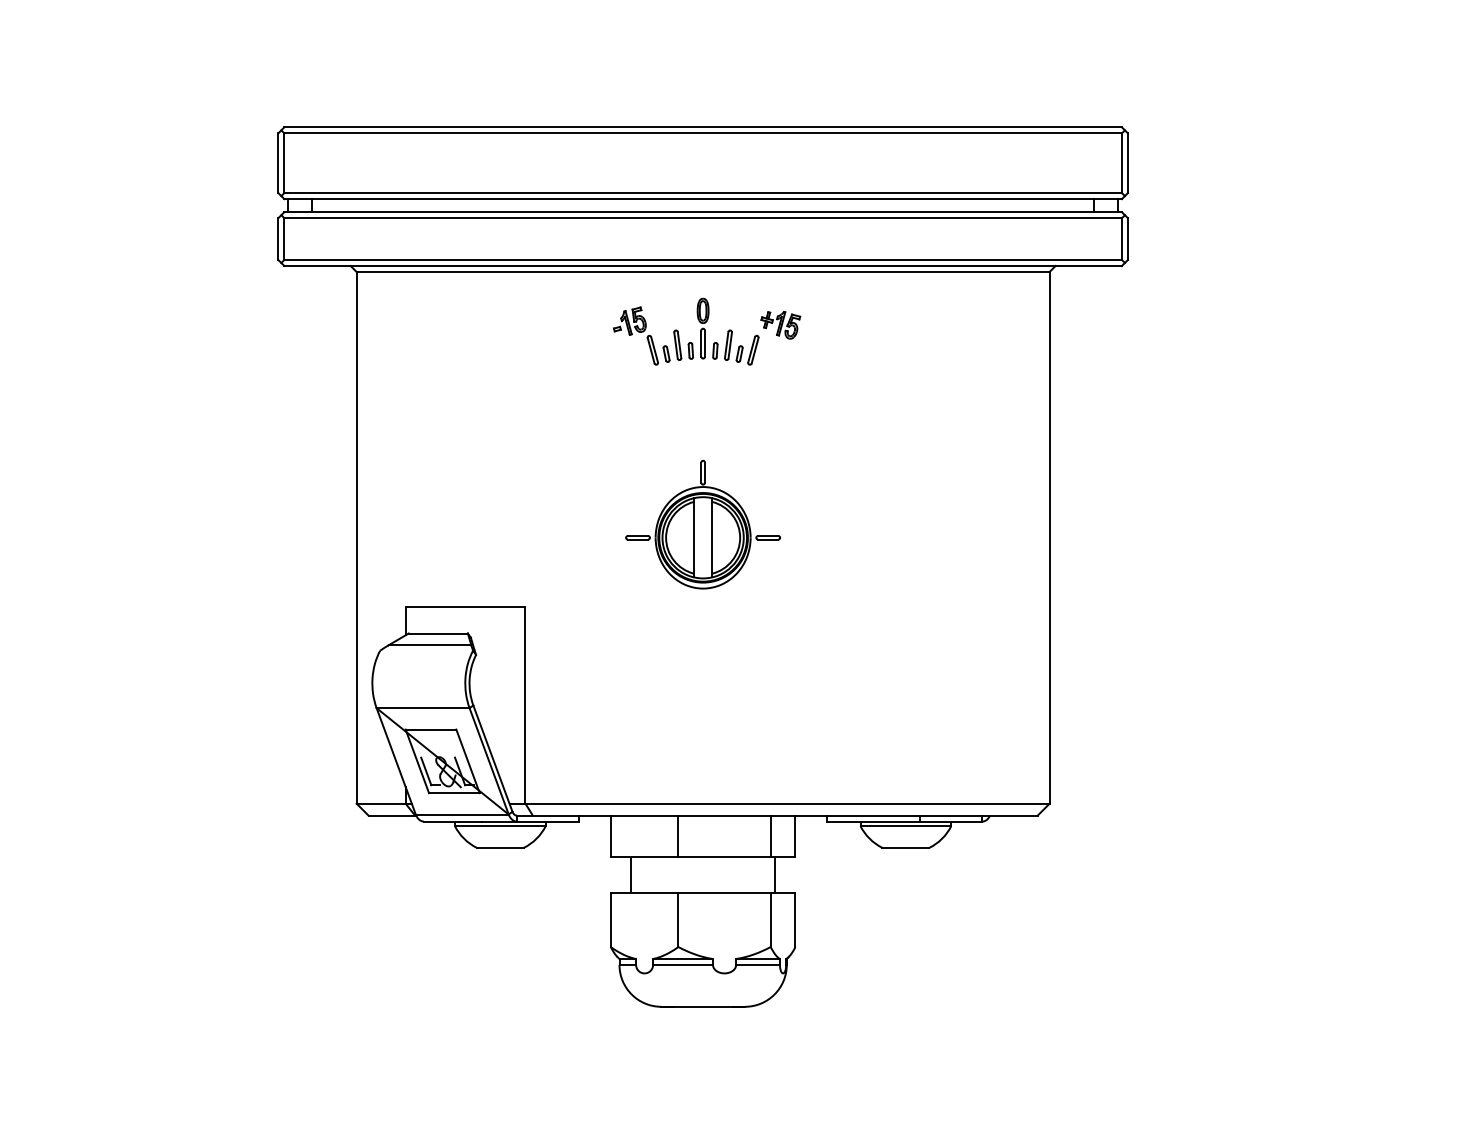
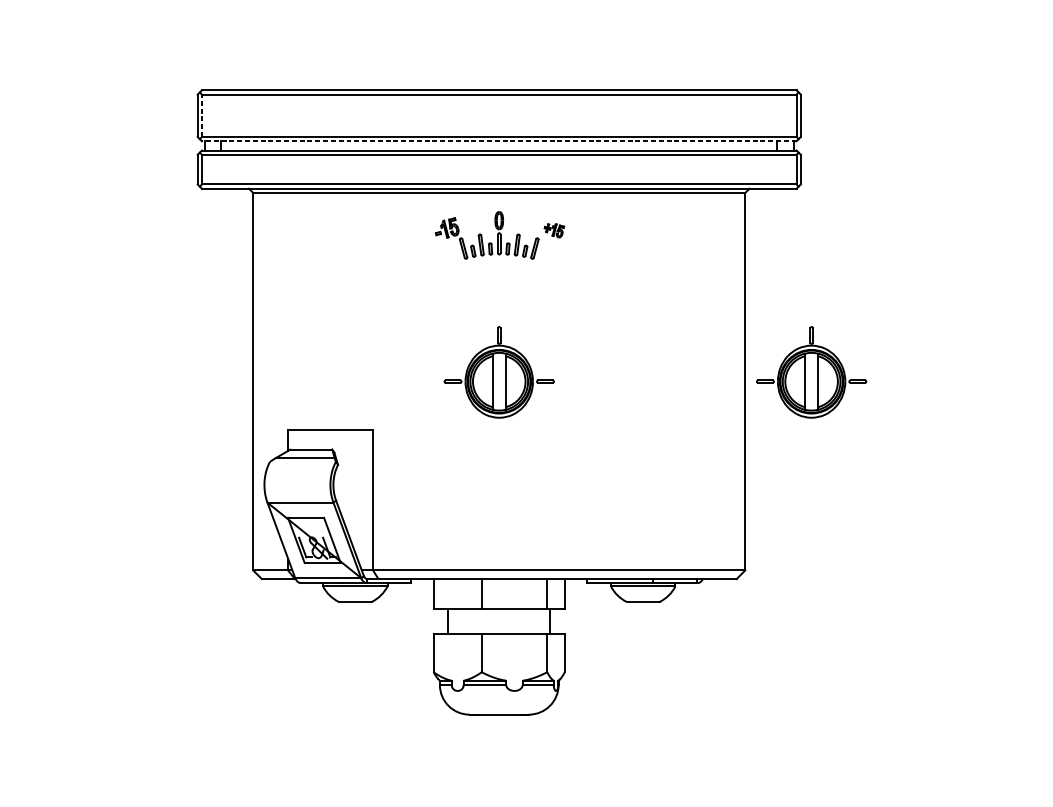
line: (284, 163) -> (202, 115), solid -> dashed
line: (703, 199) -> (499, 141), solid -> dashed
part: (780, 325) -> (554, 230), size x0.7
part: (1143, 524) -> (811, 372), added

